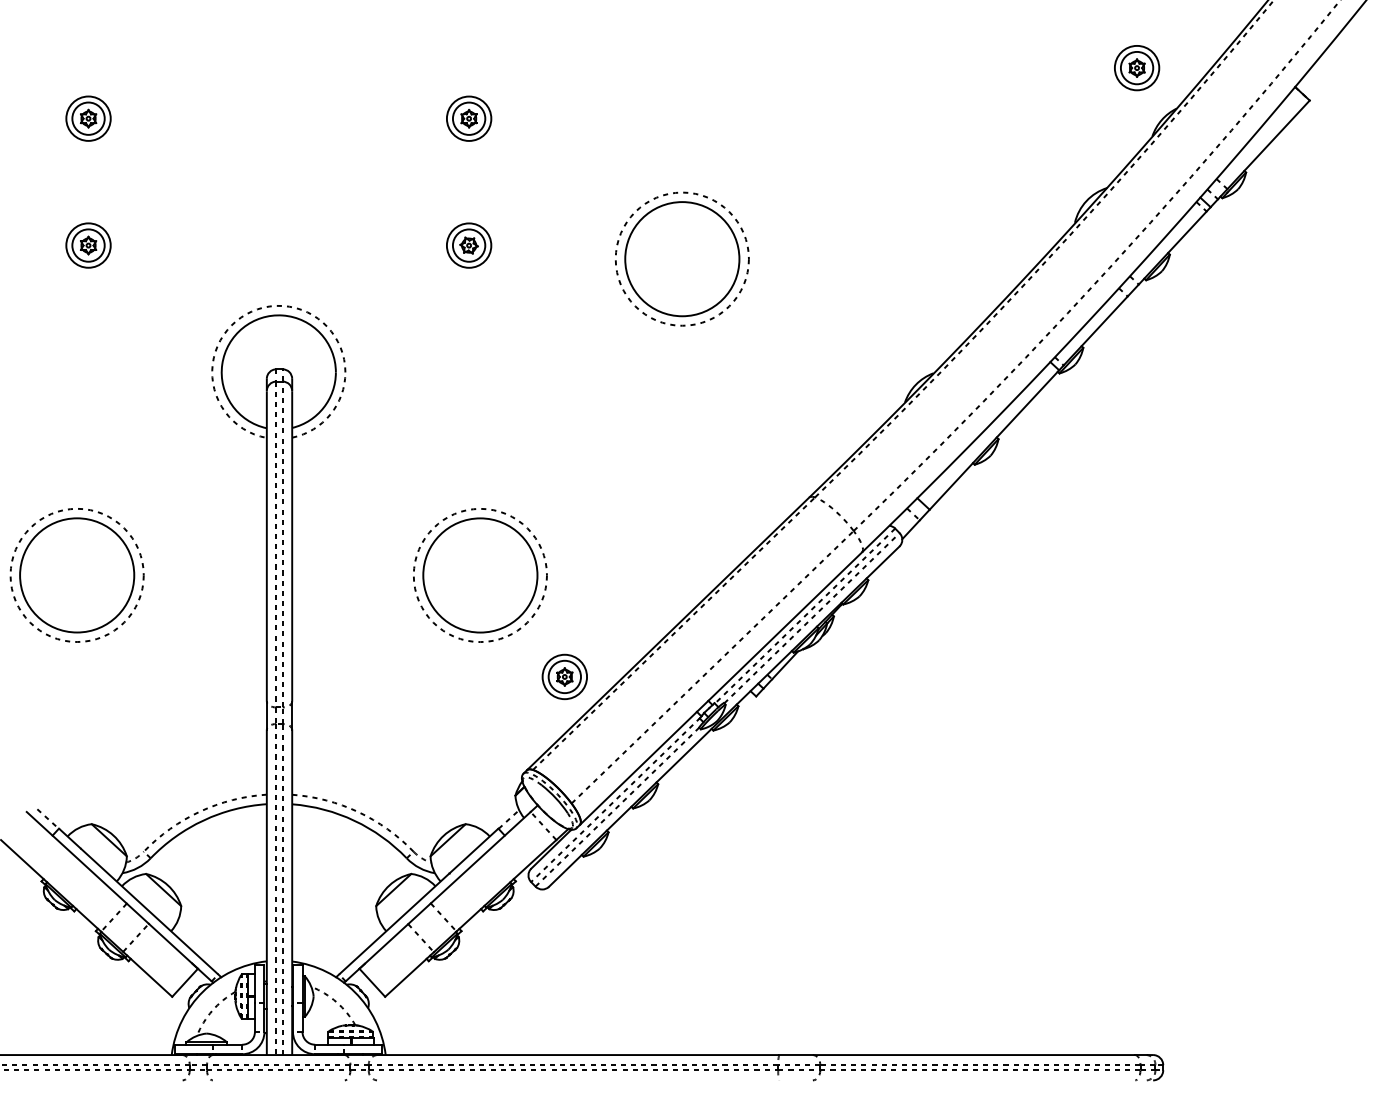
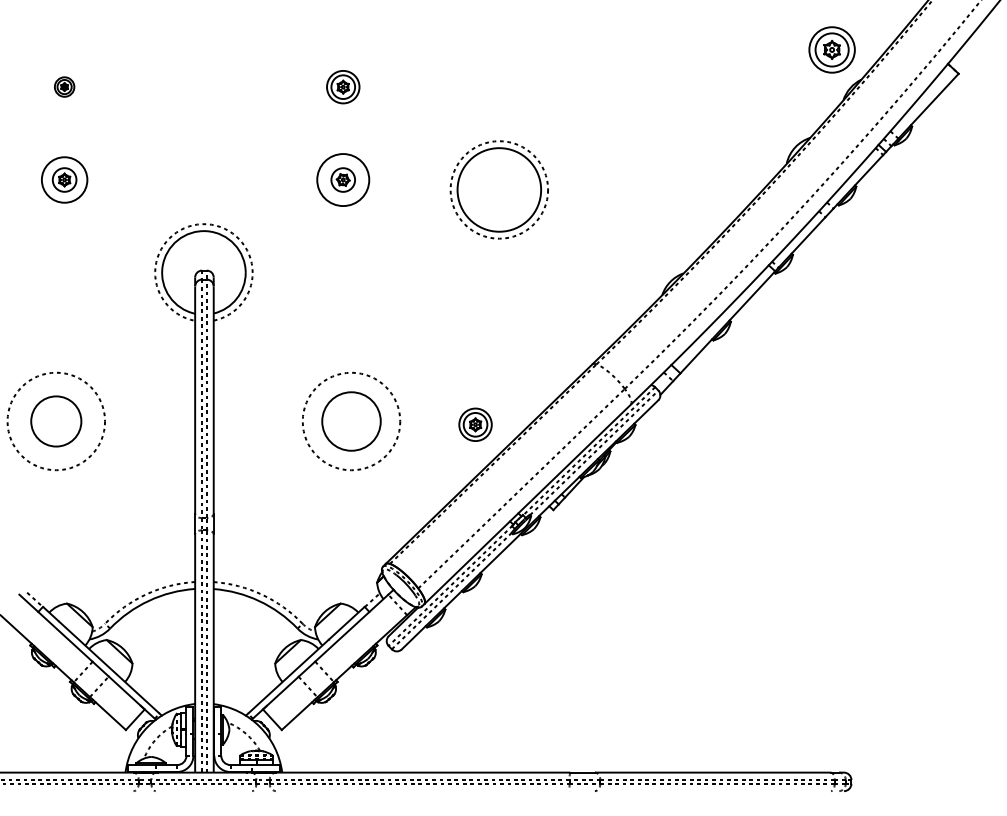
part: (1137, 68) -> (832, 50), size x1.4
part: (88, 118) -> (64, 86), size x0.6
circle: (88, 245) -> (64, 179), size x1.4
circle: (468, 245) -> (342, 179), size x1.6
circle: (77, 575) -> (56, 421), size x0.6
circle: (480, 575) -> (351, 421), size x0.7
part: (564, 676) -> (475, 424), moved

